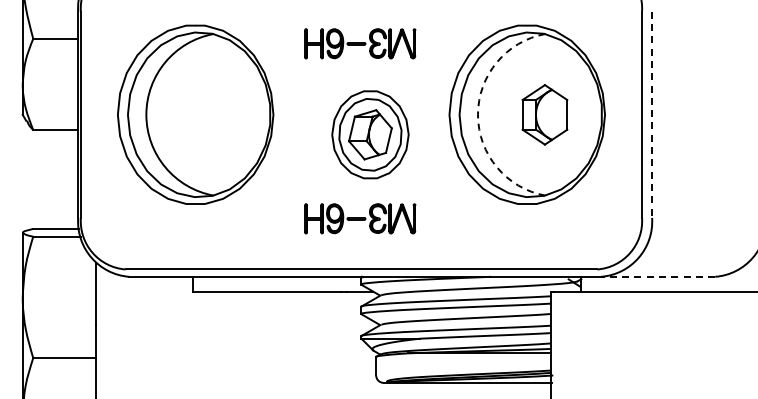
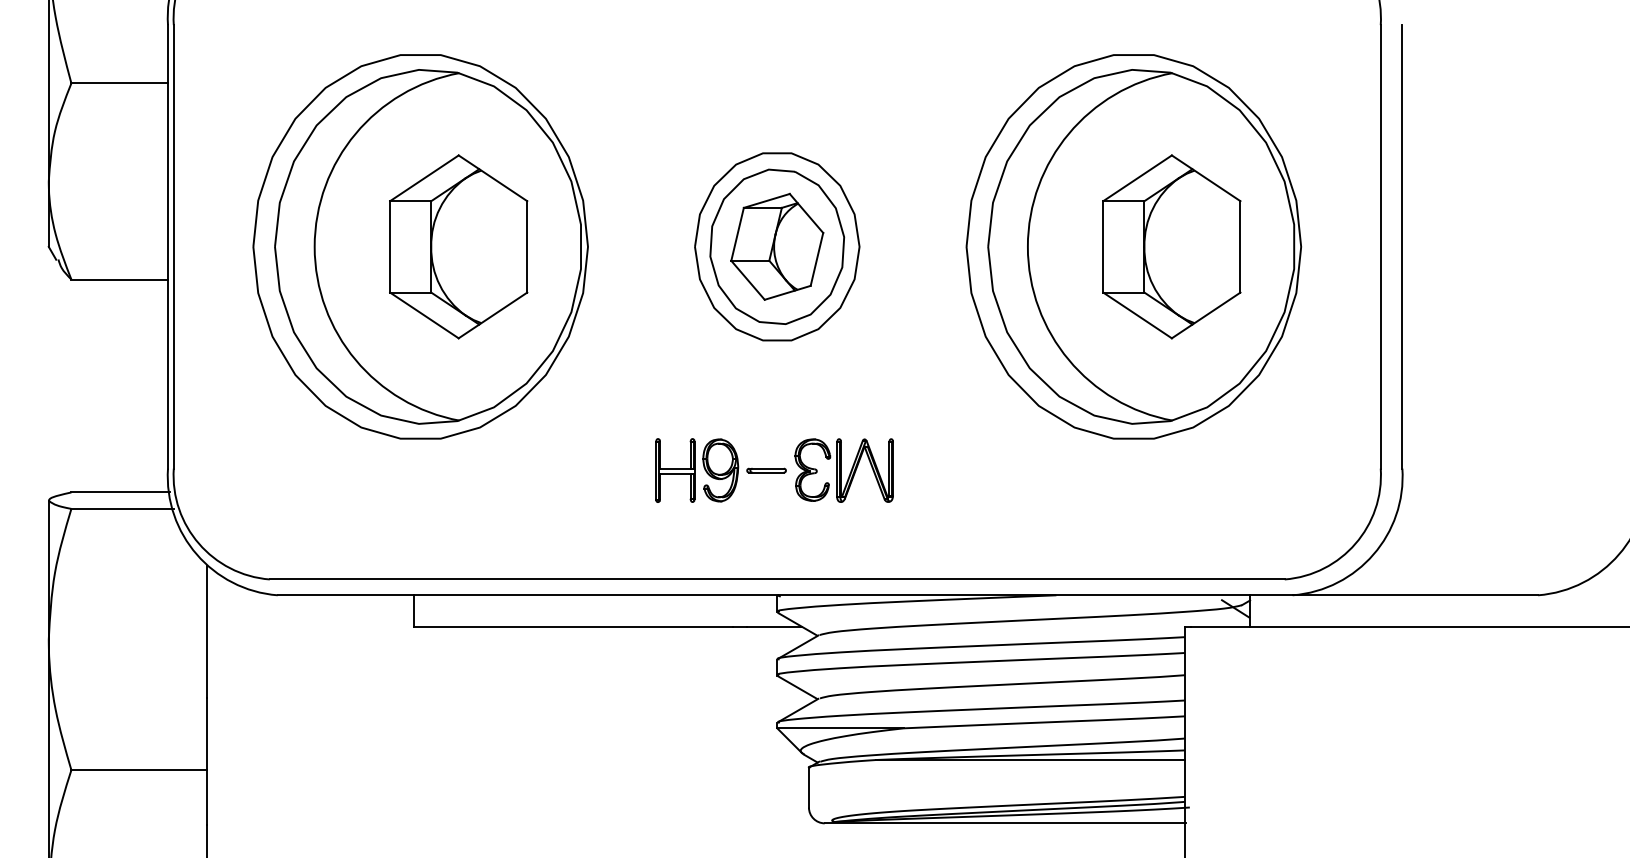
part: (360, 43) -> (775, 93), removed
part: (213, 114) -> (459, 246), added
arc: (477, 114) -> (1026, 246), dashed -> solid
part: (544, 114) -> (1170, 246), size x1.43
line: (652, 115) -> (1403, 248), dashed -> solid
part: (370, 134) -> (777, 246), moved
line: (657, 276) -> (1413, 594), dashed -> solid

